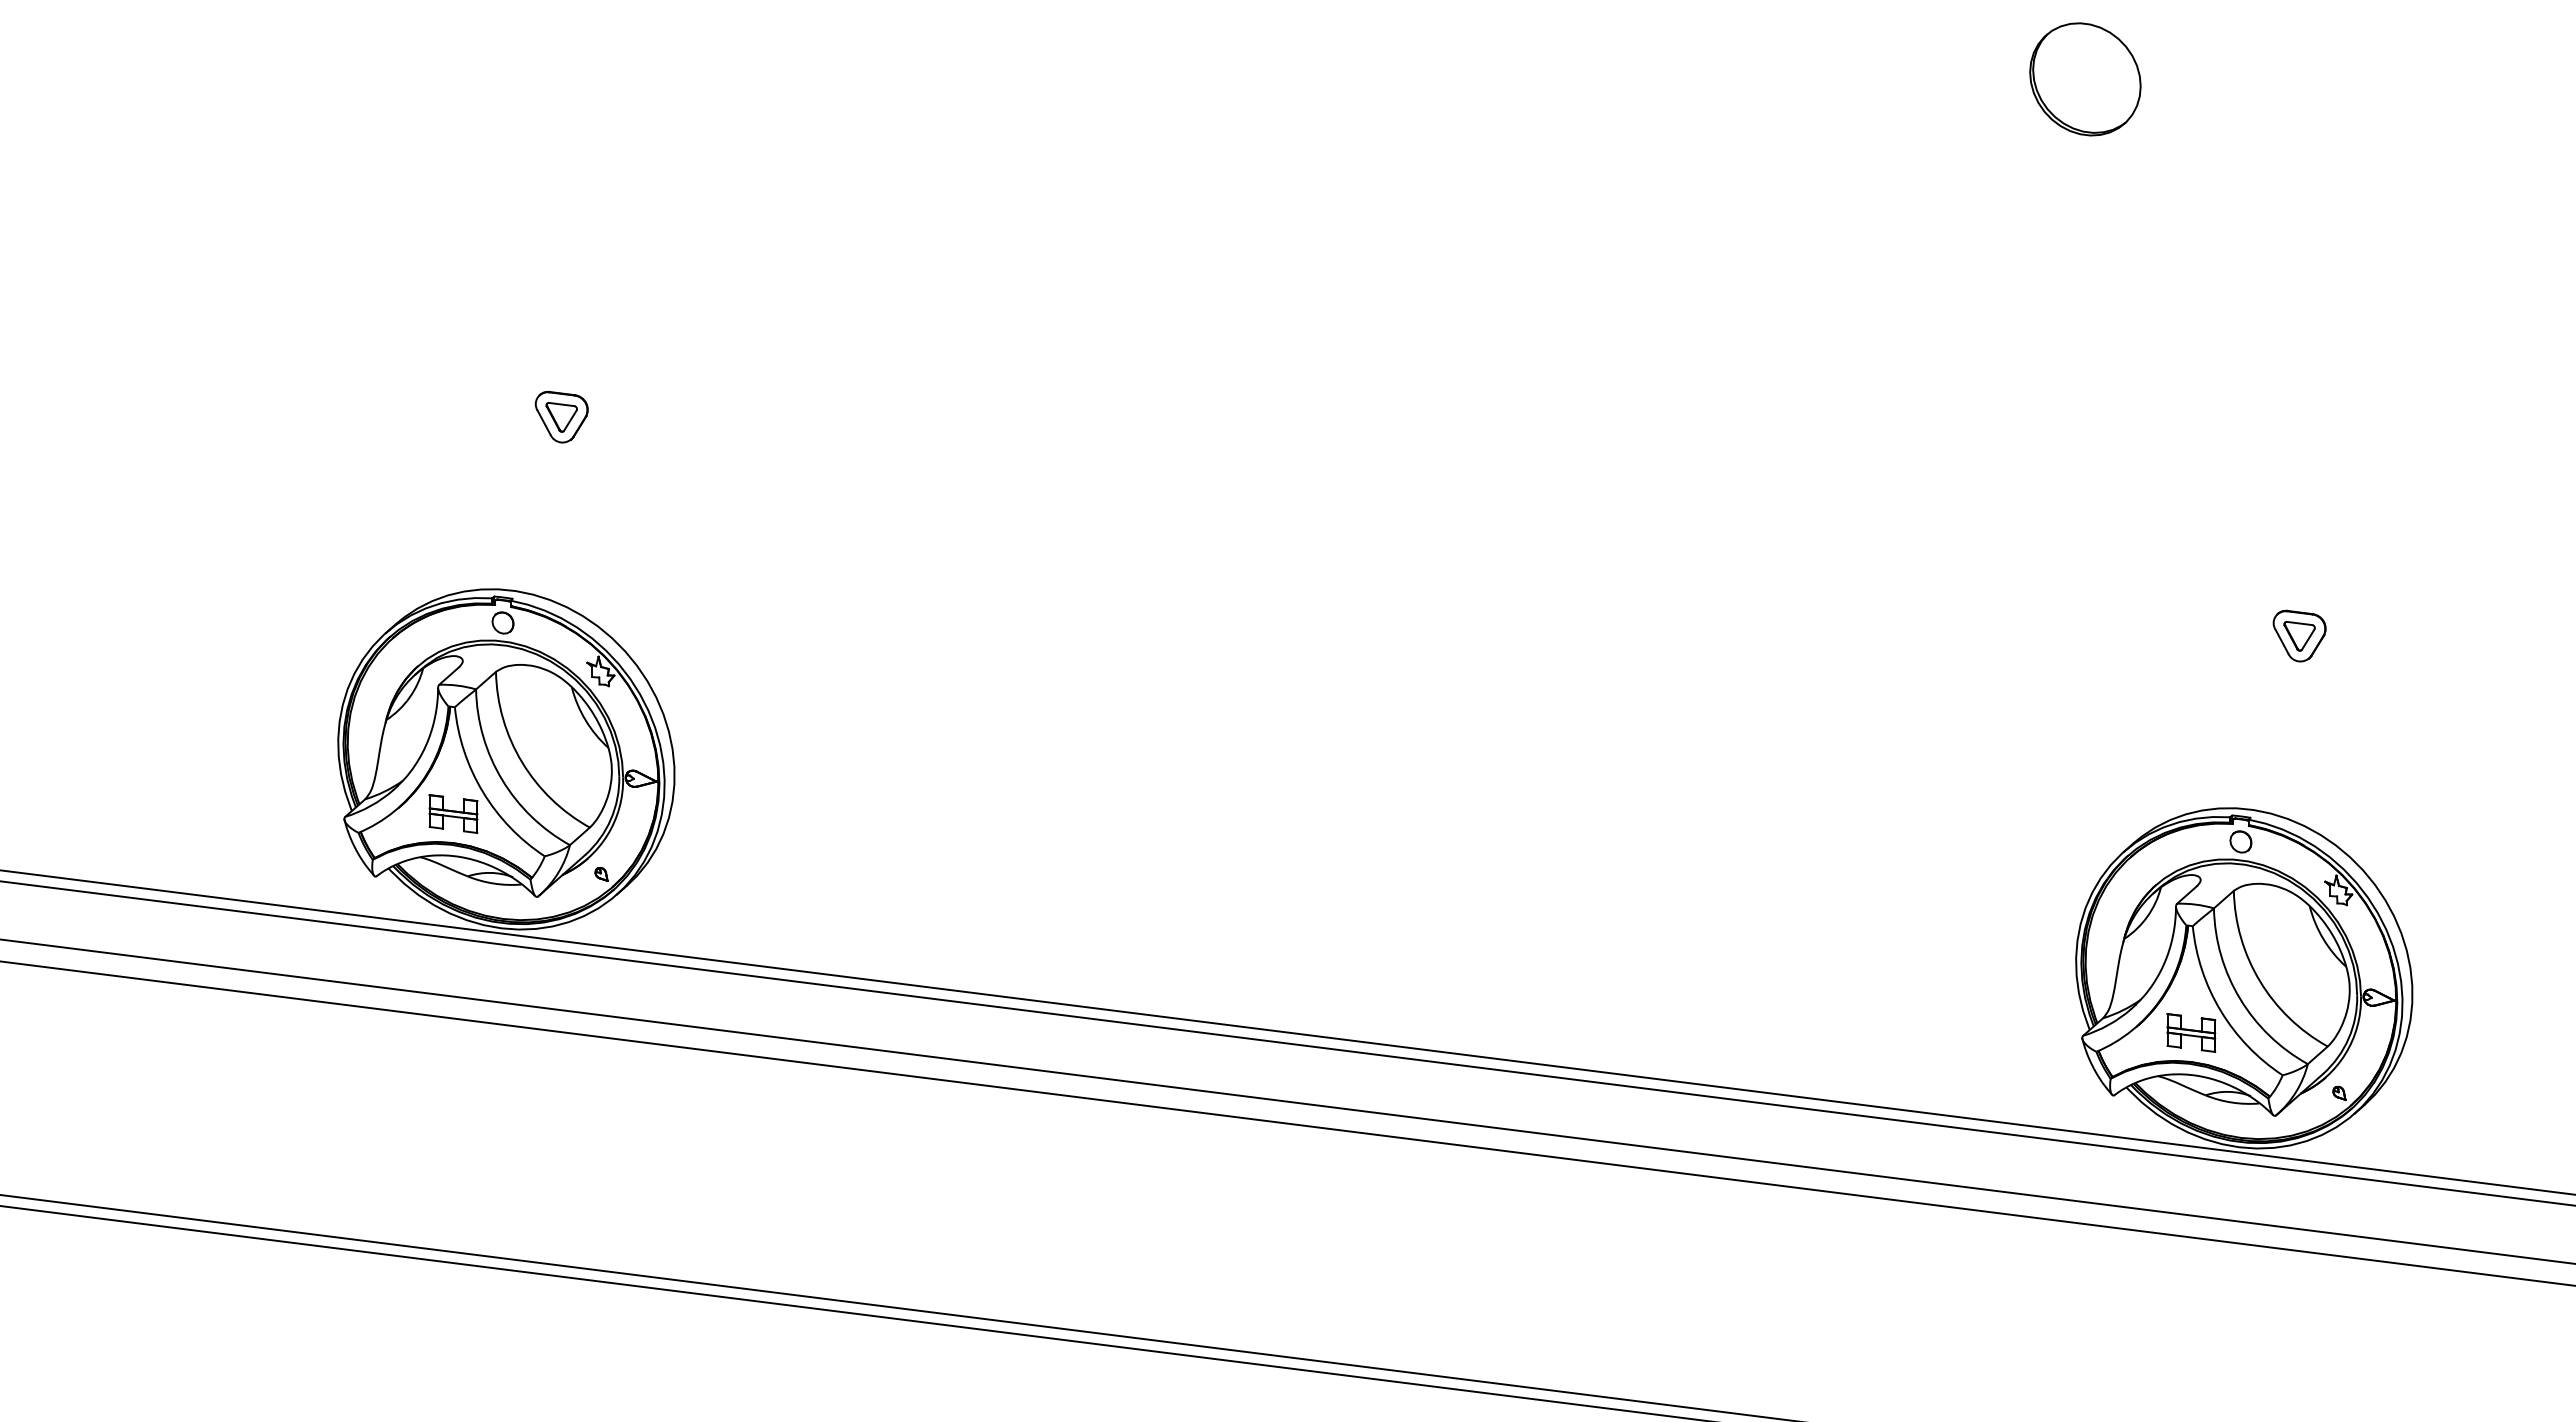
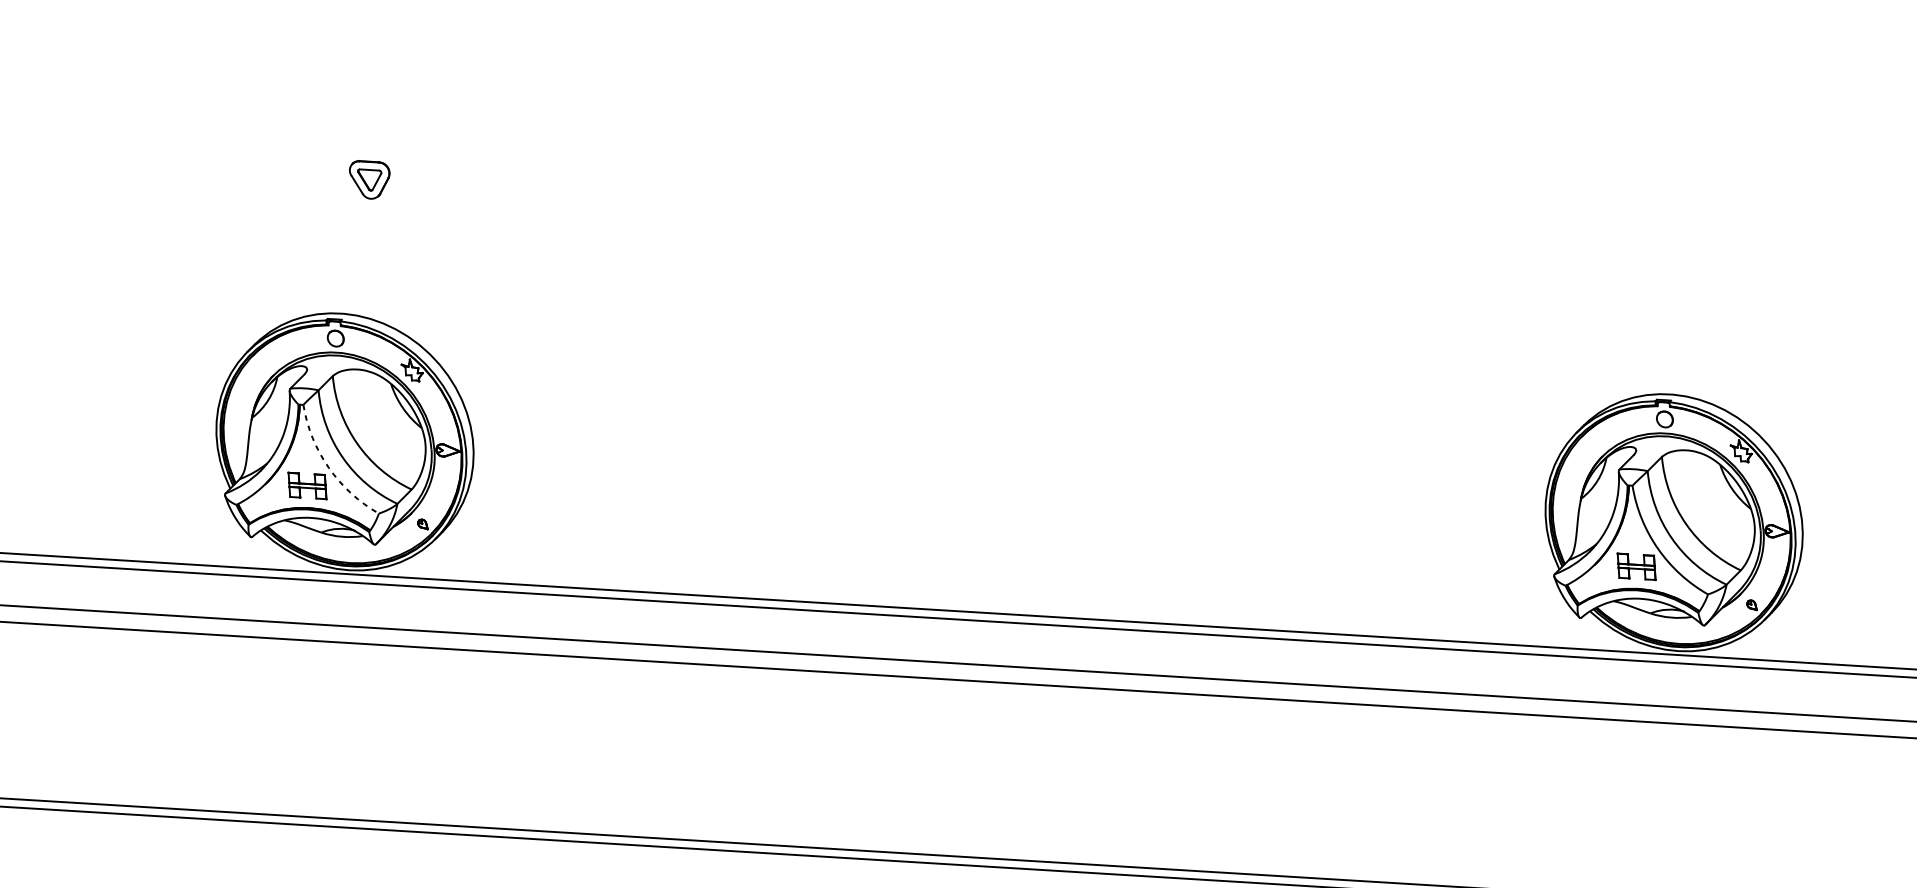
part: (2299, 635) -> (1699, 259), removed
arc: (482, 792) -> (328, 468), solid -> dashed

